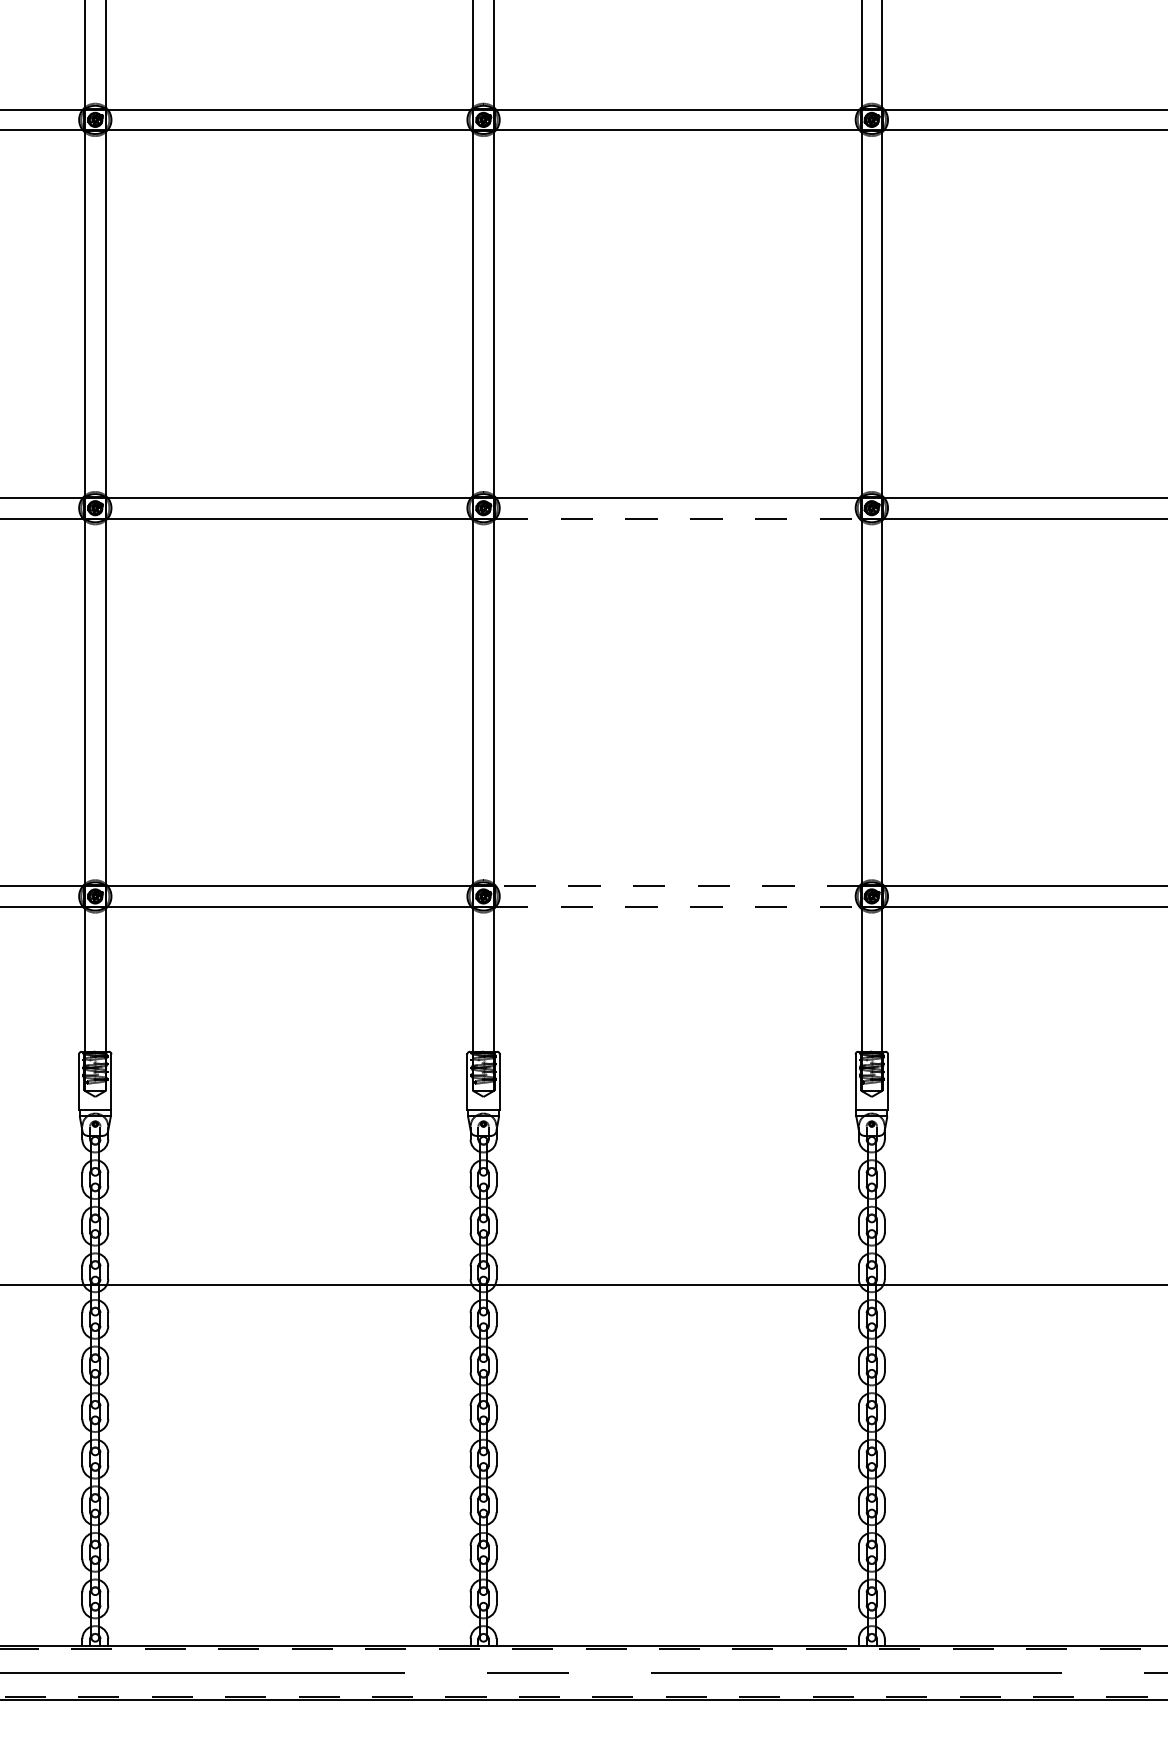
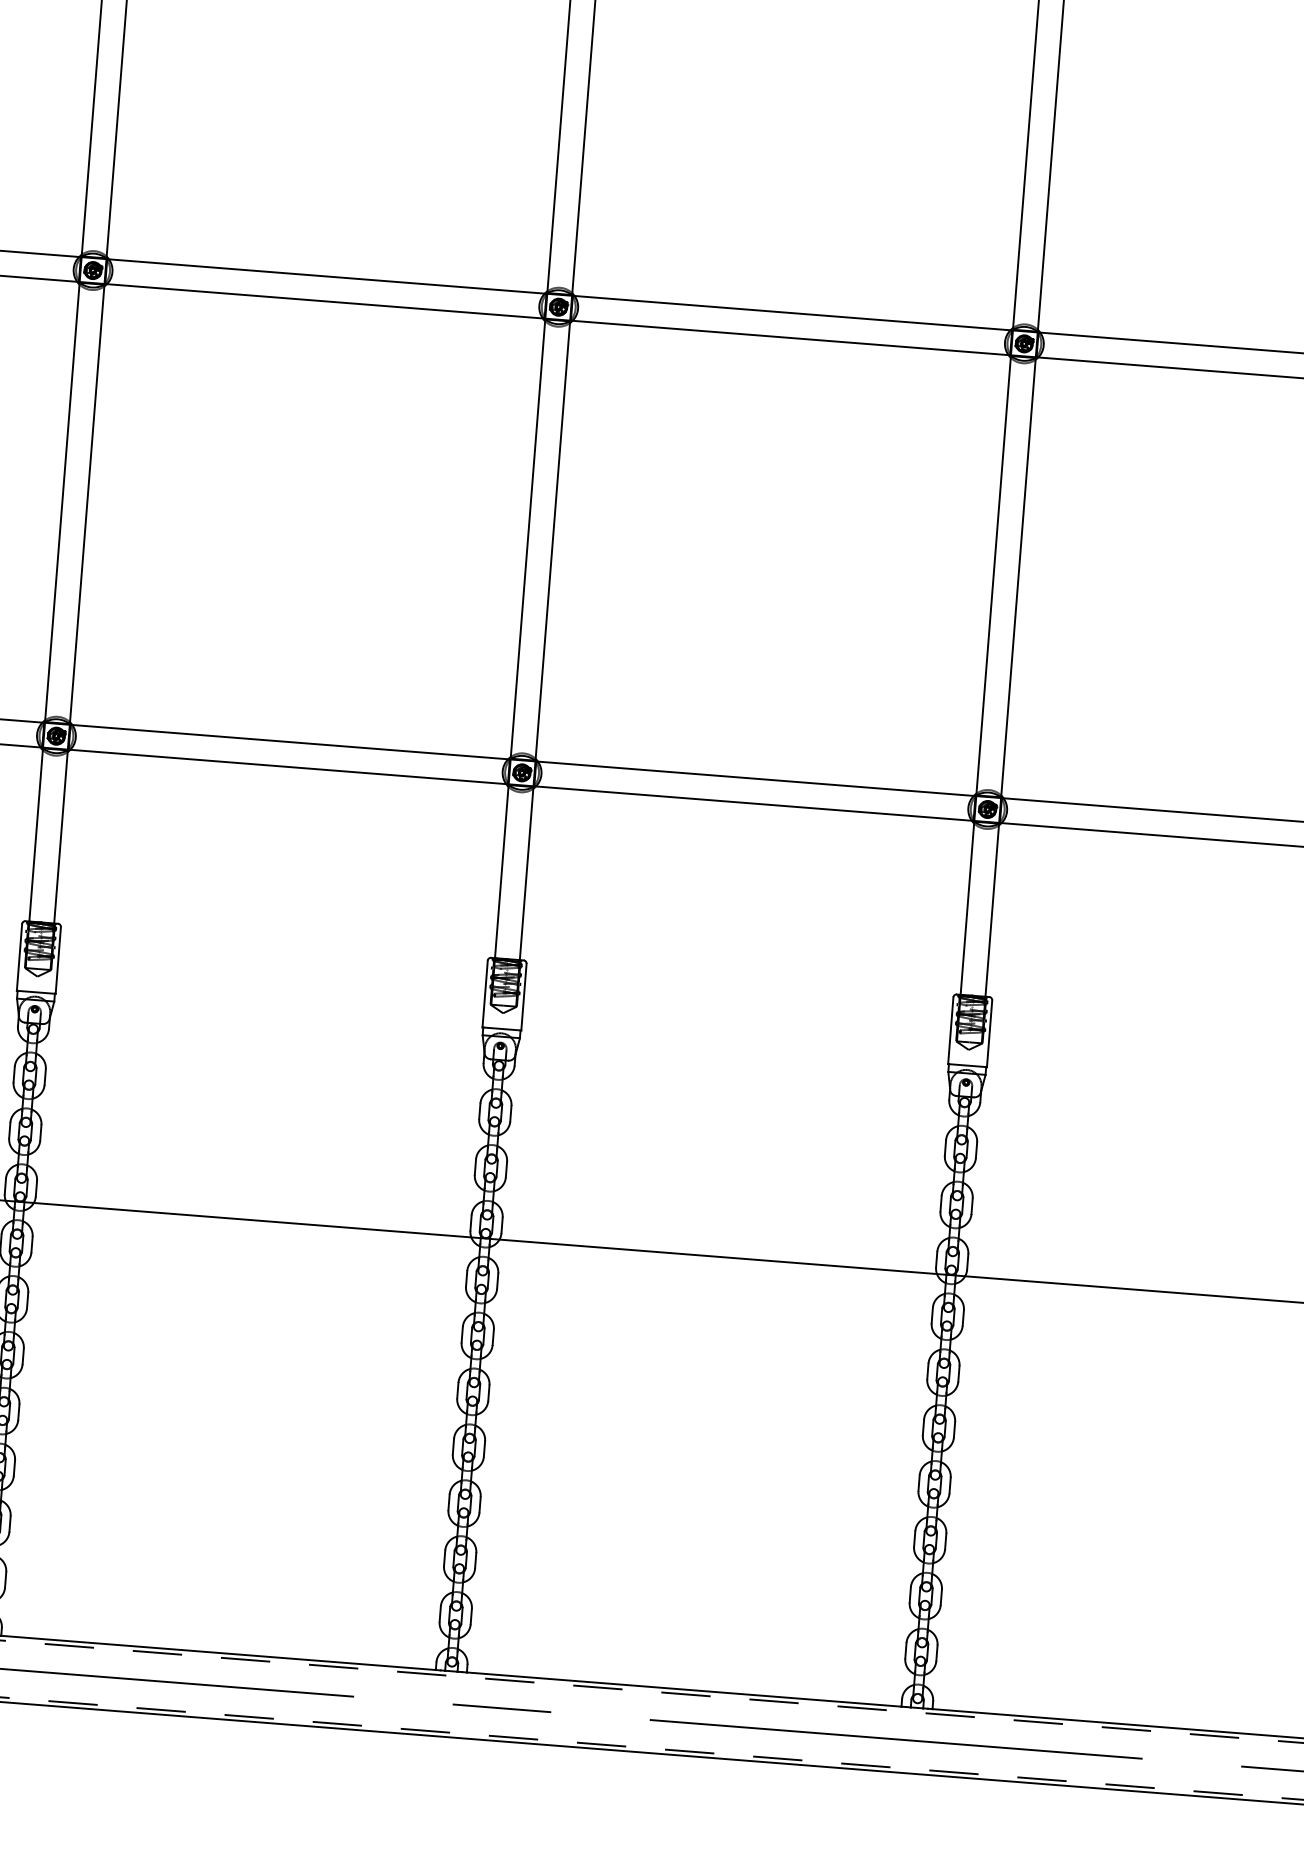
line: (677, 518) -> (790, 337), dashed -> solid
line: (677, 886) -> (755, 779), dashed -> solid
line: (677, 906) -> (753, 803), dashed -> solid

